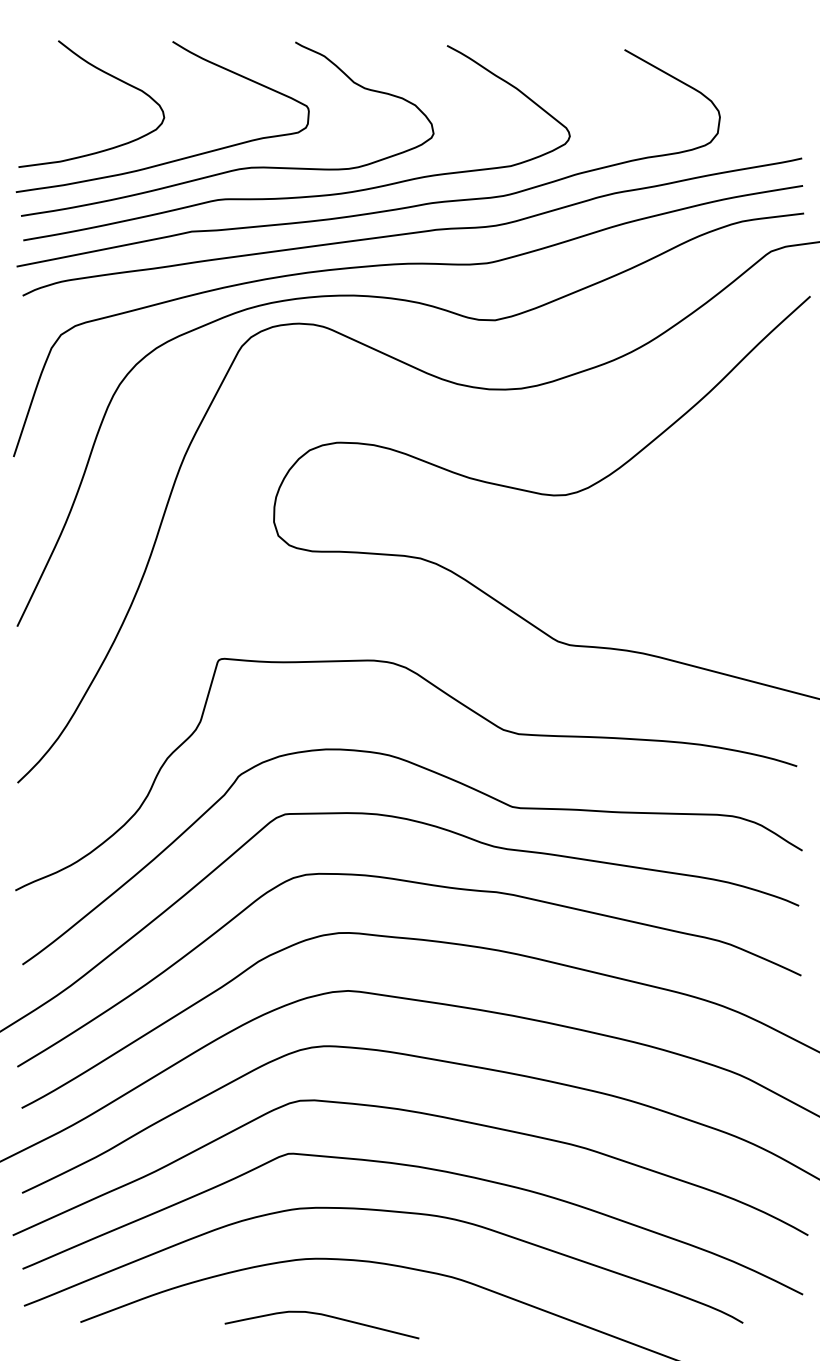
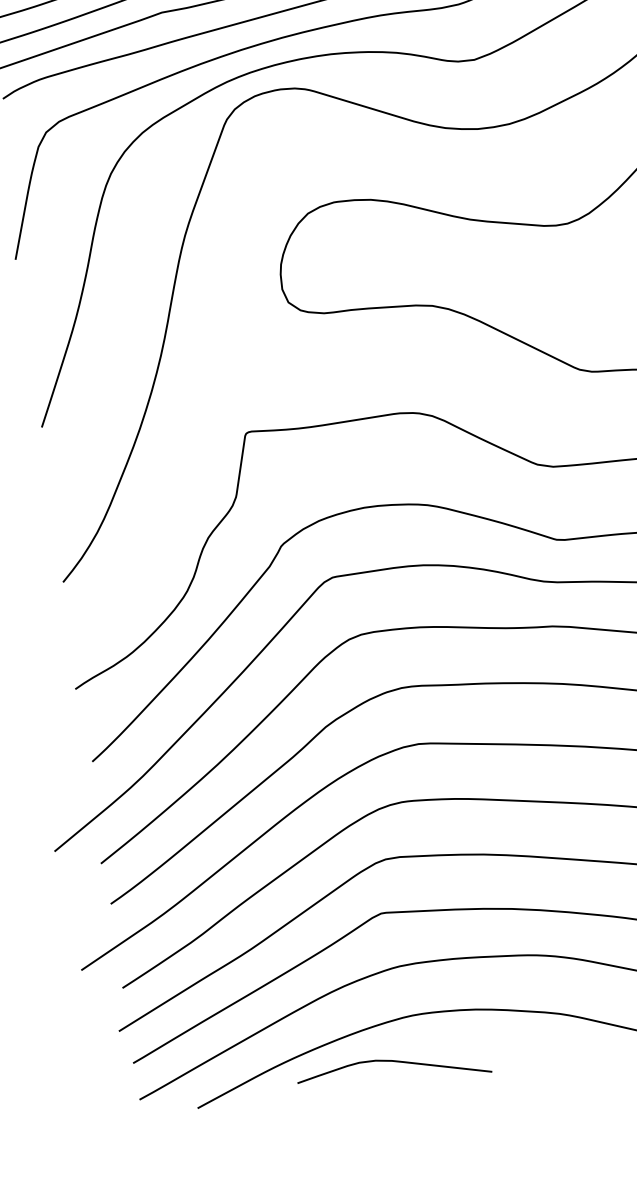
curve: (325, 1316) -> (396, 1062), moved

